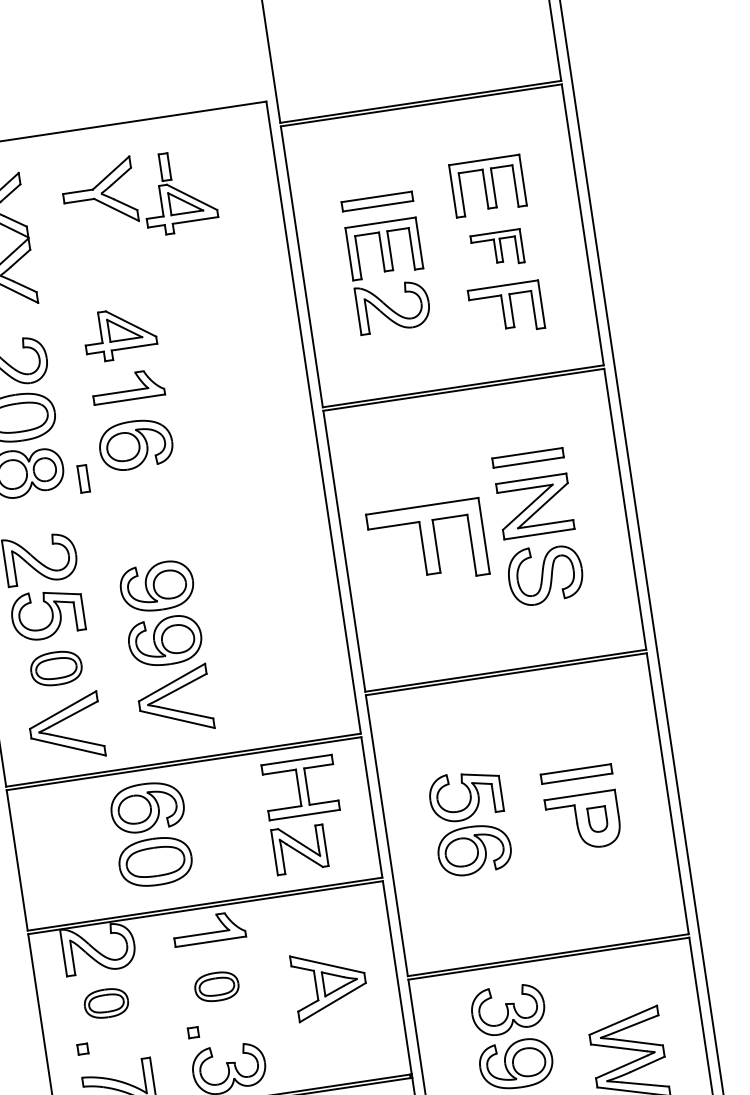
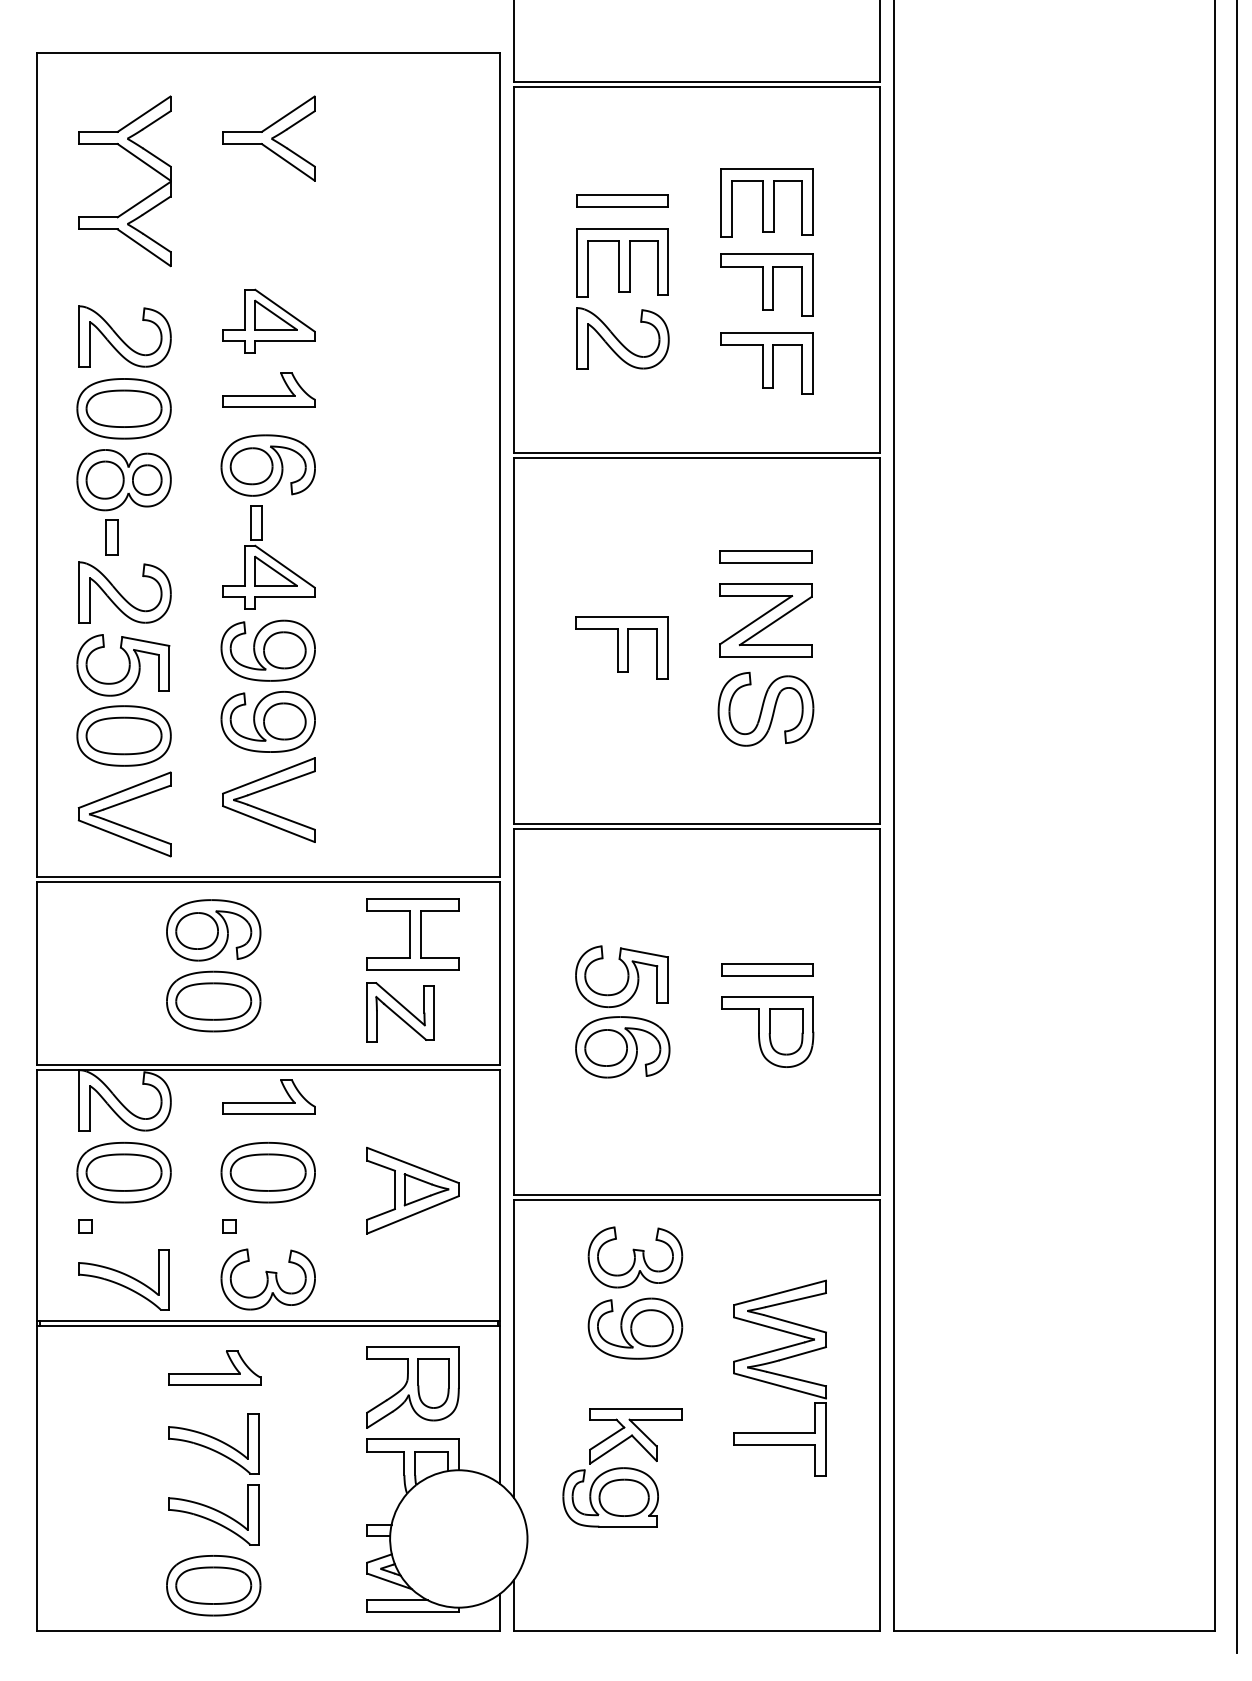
part: (178, 192) -> (268, 557), moved
part: (497, 248) -> (766, 284), size x1.43
part: (83, 479) -> (111, 537), moved
part: (427, 543) -> (621, 647), size x0.62
part: (55, 668) -> (123, 735), size x1.43
part: (597, 819) -> (785, 1031), size x1.43
part: (216, 986) -> (267, 1172), size x1.67
part: (106, 1003) -> (123, 1172), size x1.67

